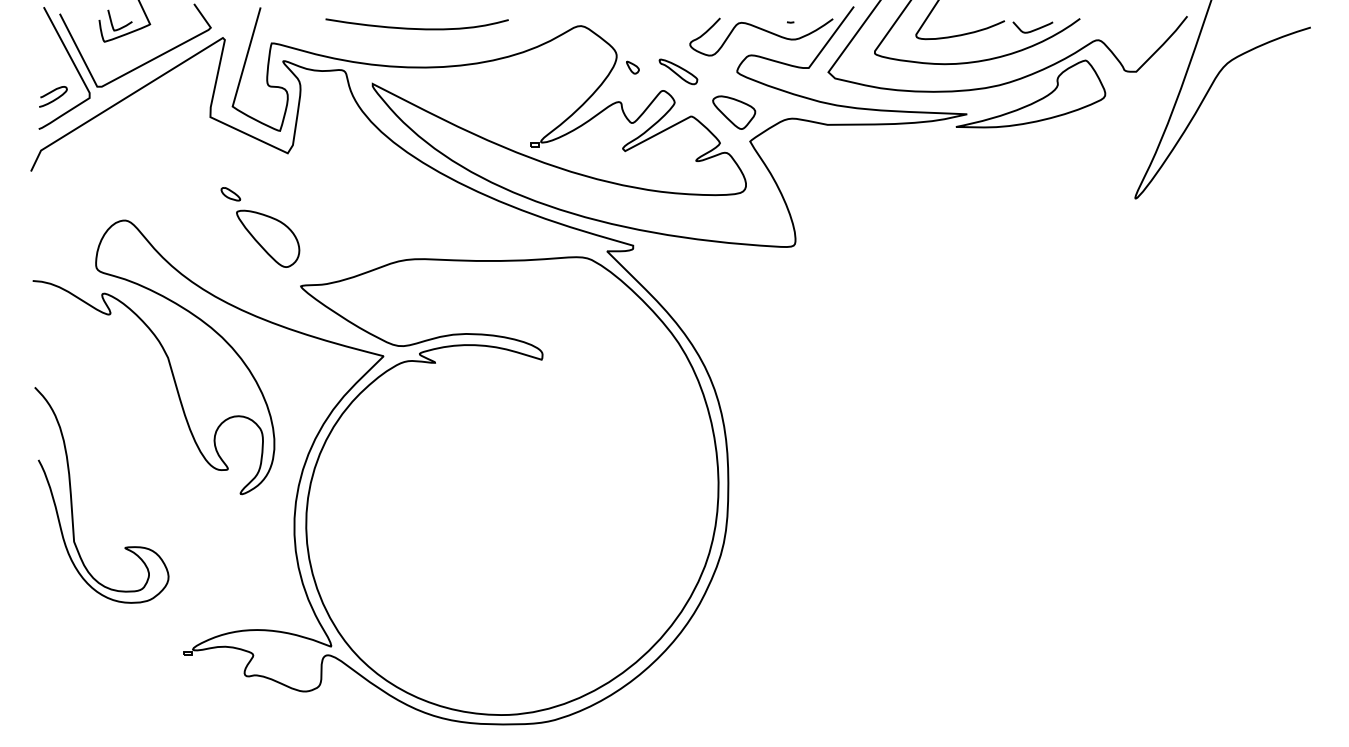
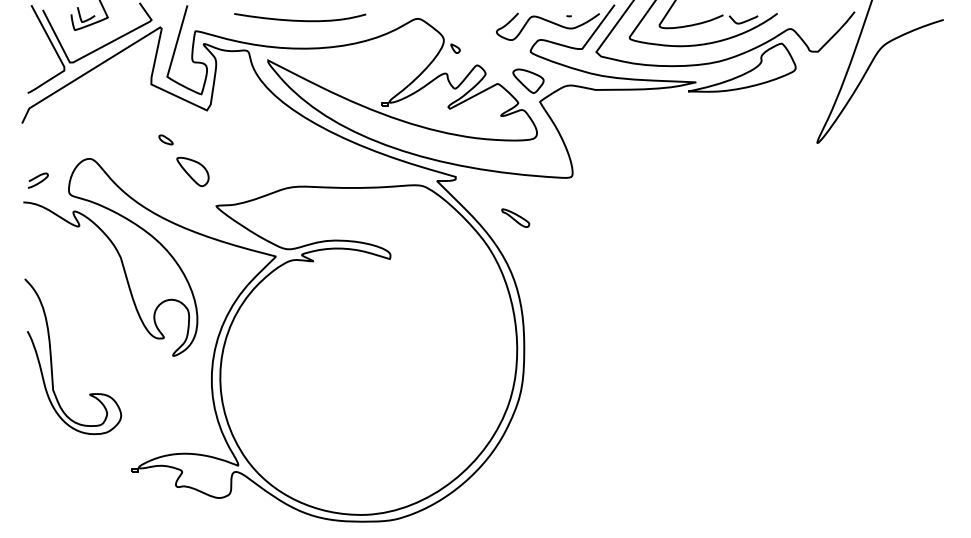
part: (678, 71) -> (515, 217), moved
curve: (55, 98) -> (39, 181), moved
part: (268, 238) -> (193, 171), size x0.7

